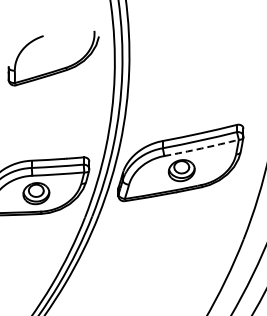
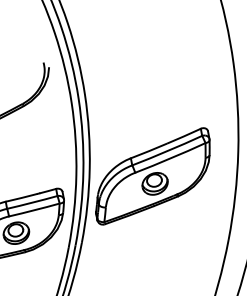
arc: (201, 148) -> (170, 158), dashed -> solid

